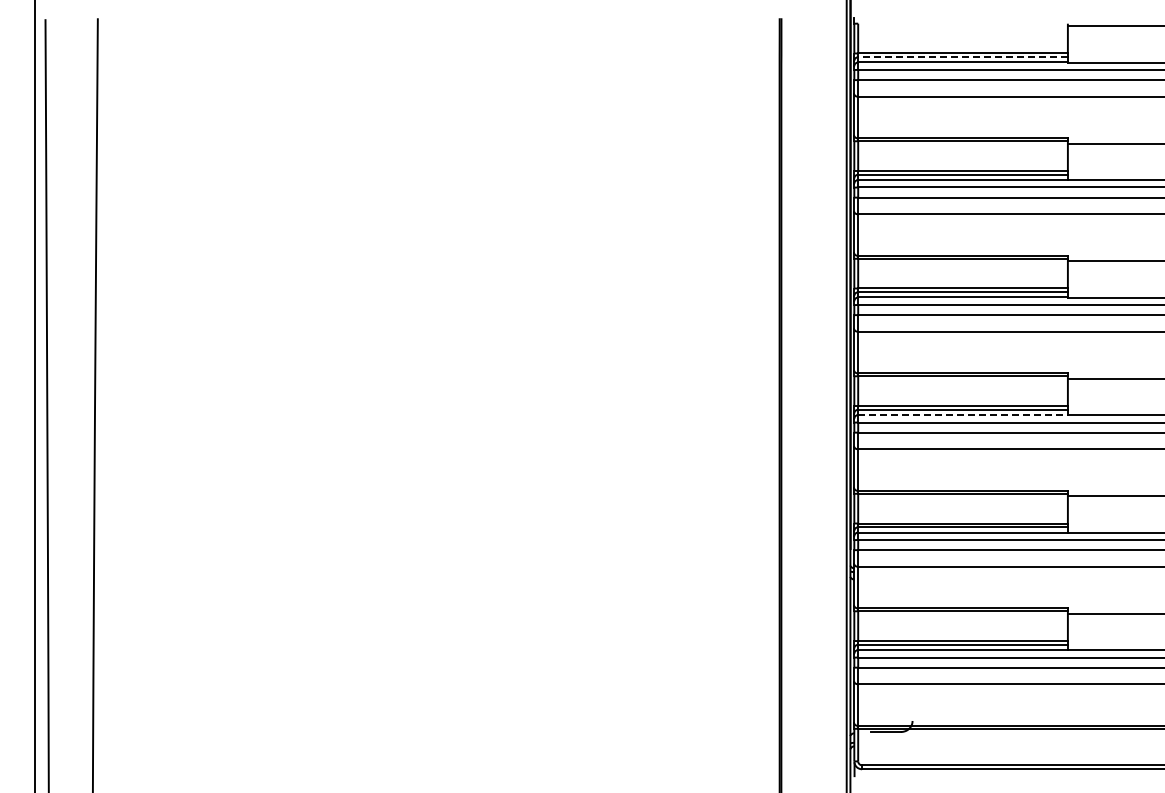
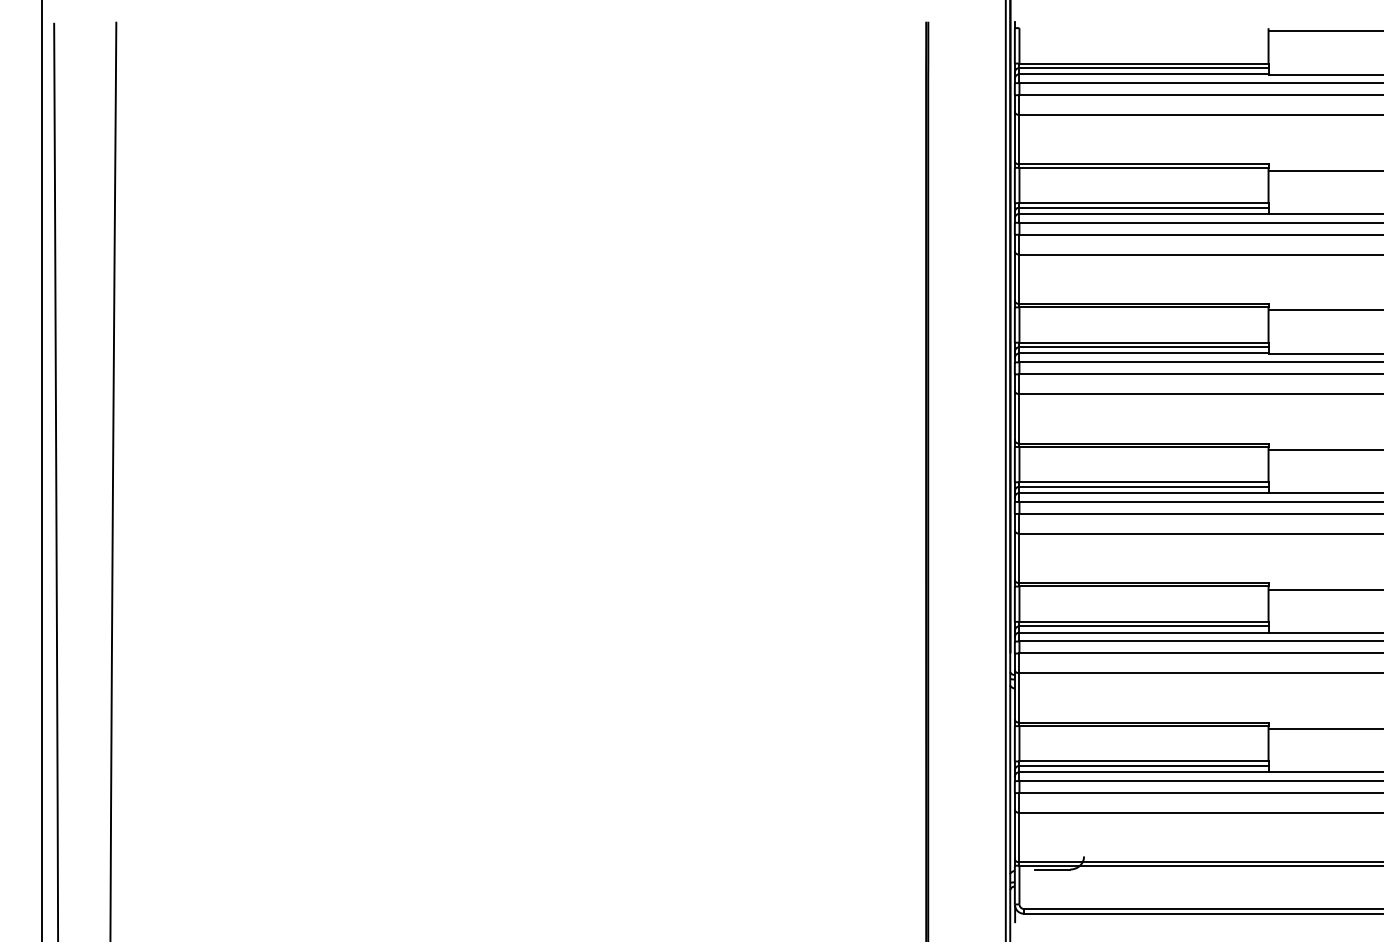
line: (963, 57) -> (1144, 68), dashed -> solid
line: (963, 414) -> (1144, 492), dashed -> solid

